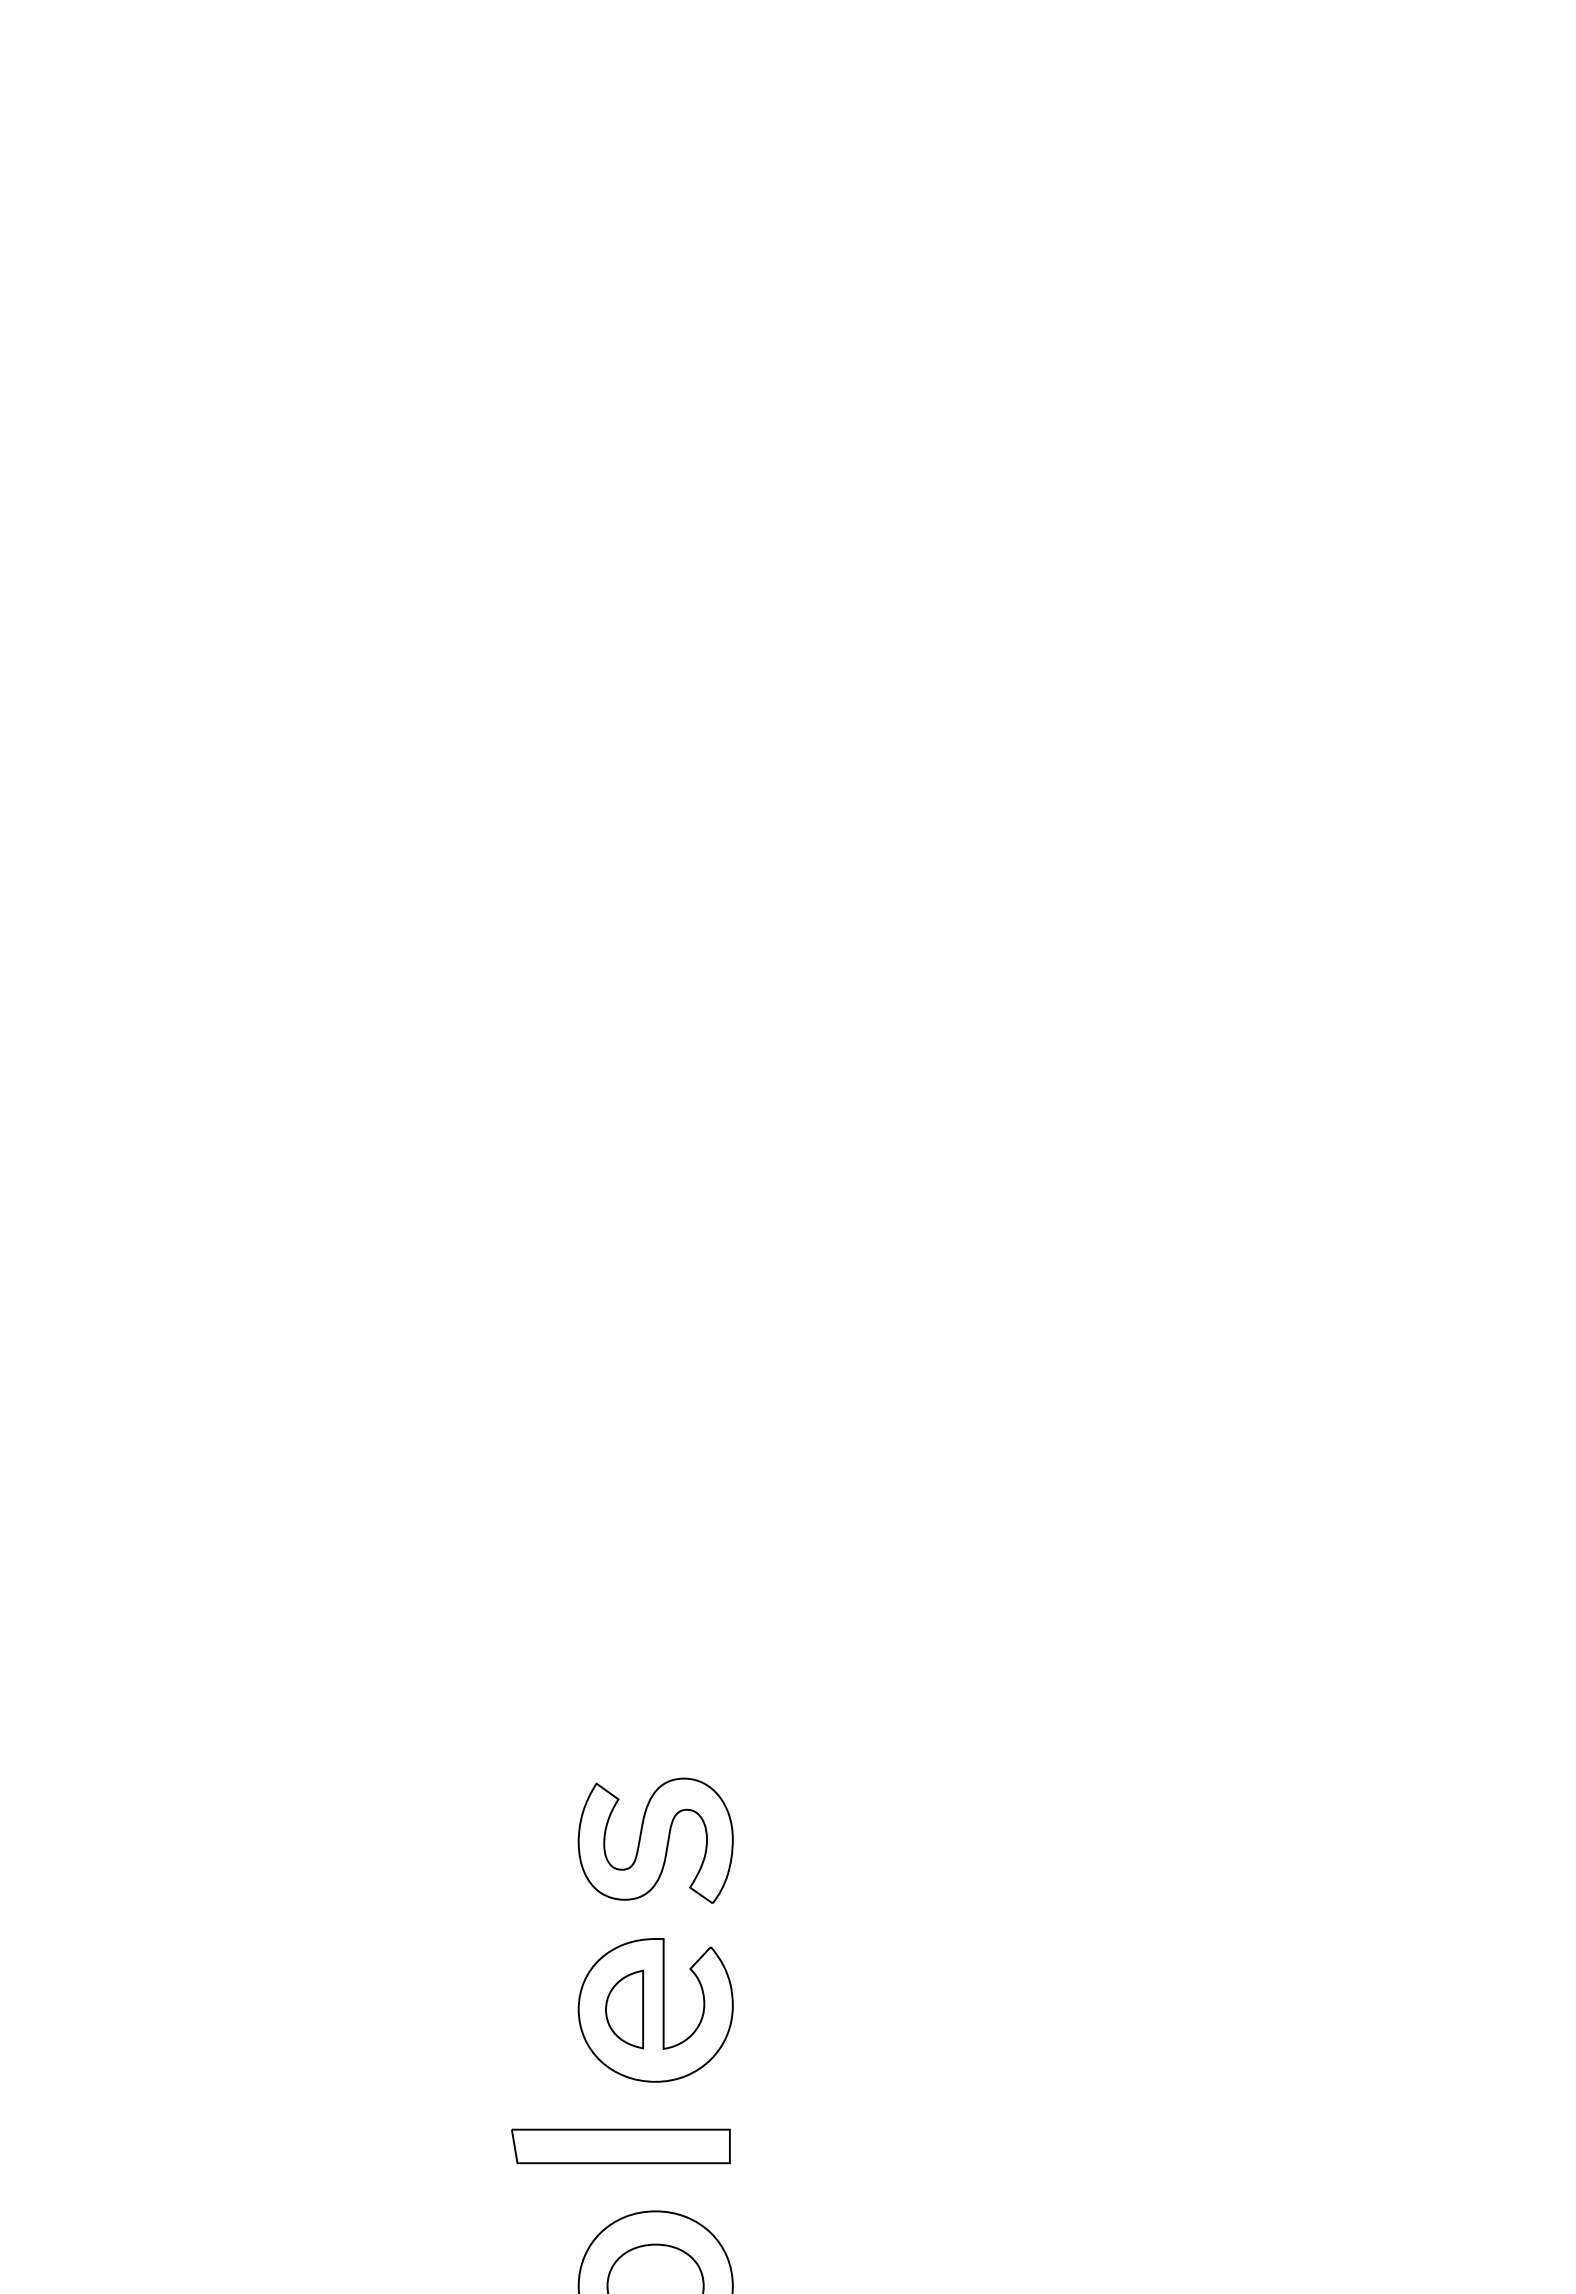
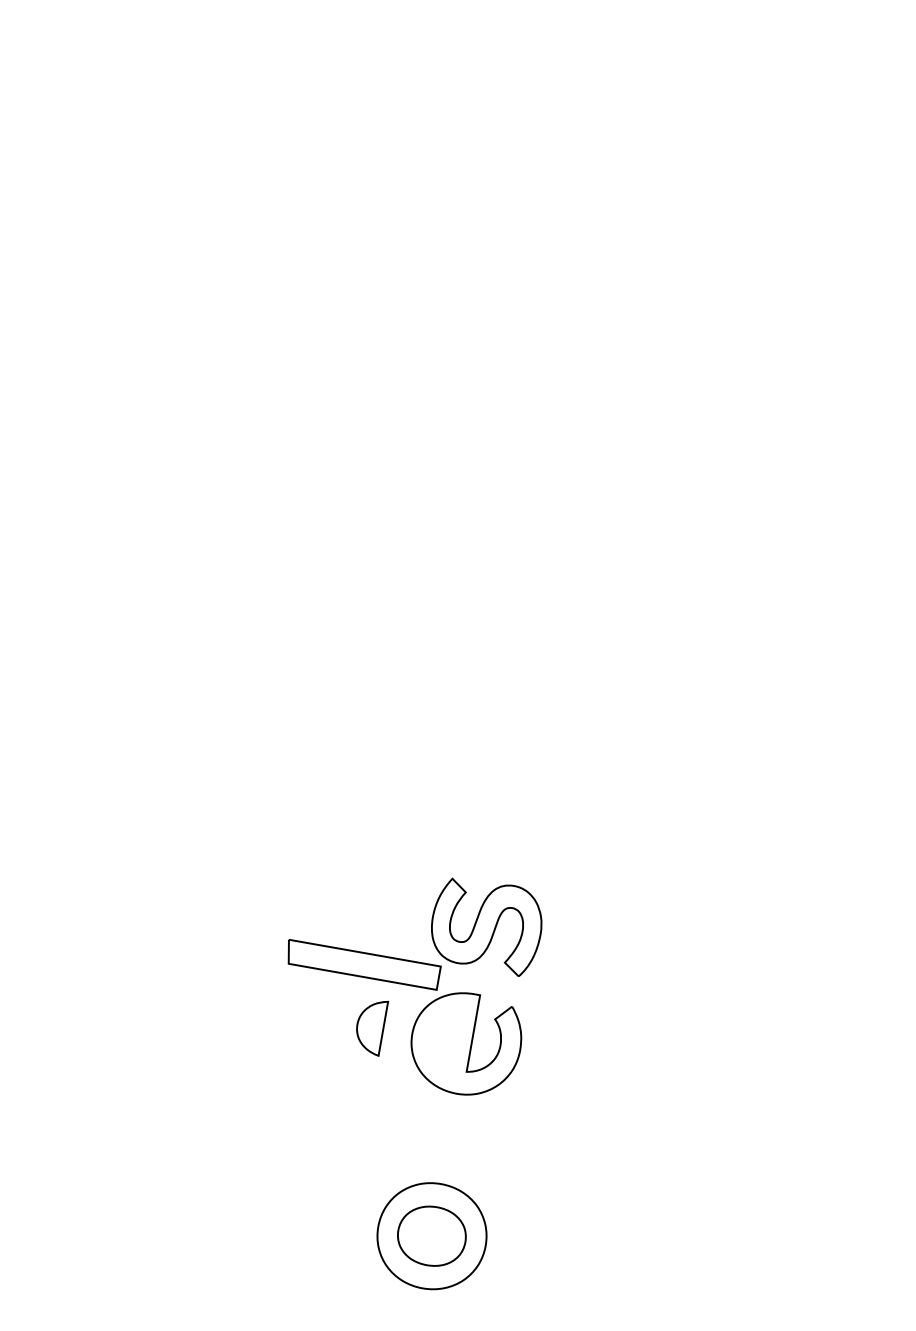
part: (624, 2009) -> (370, 1026), moved
part: (620, 2146) -> (362, 964), moved

